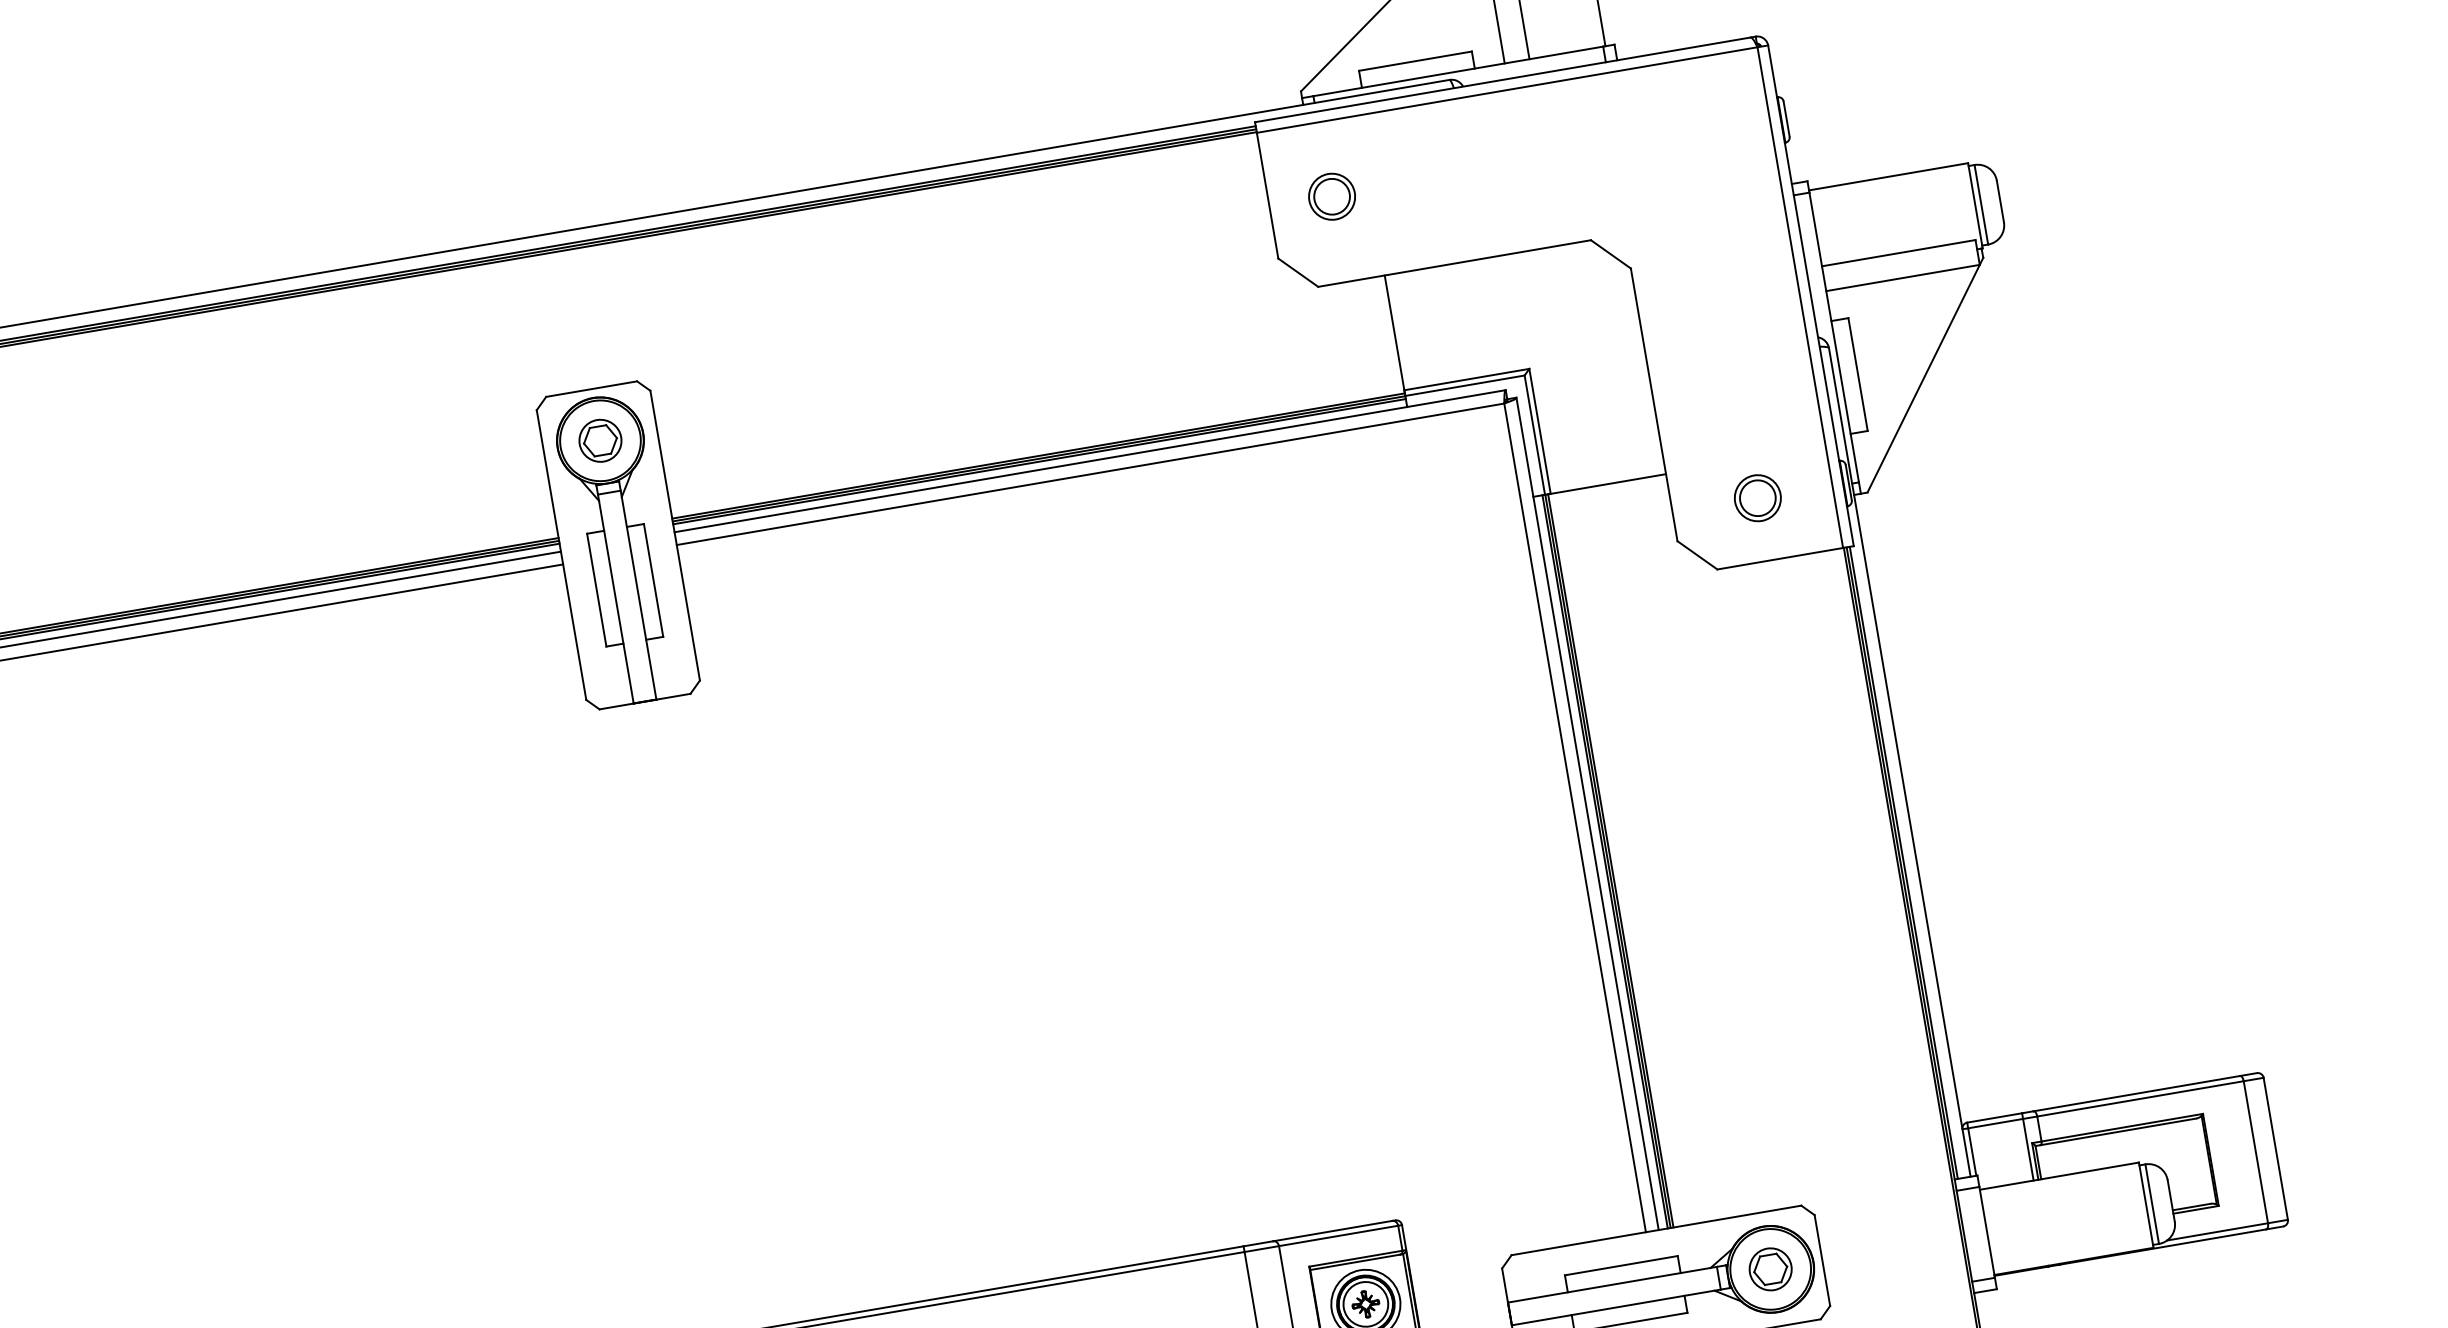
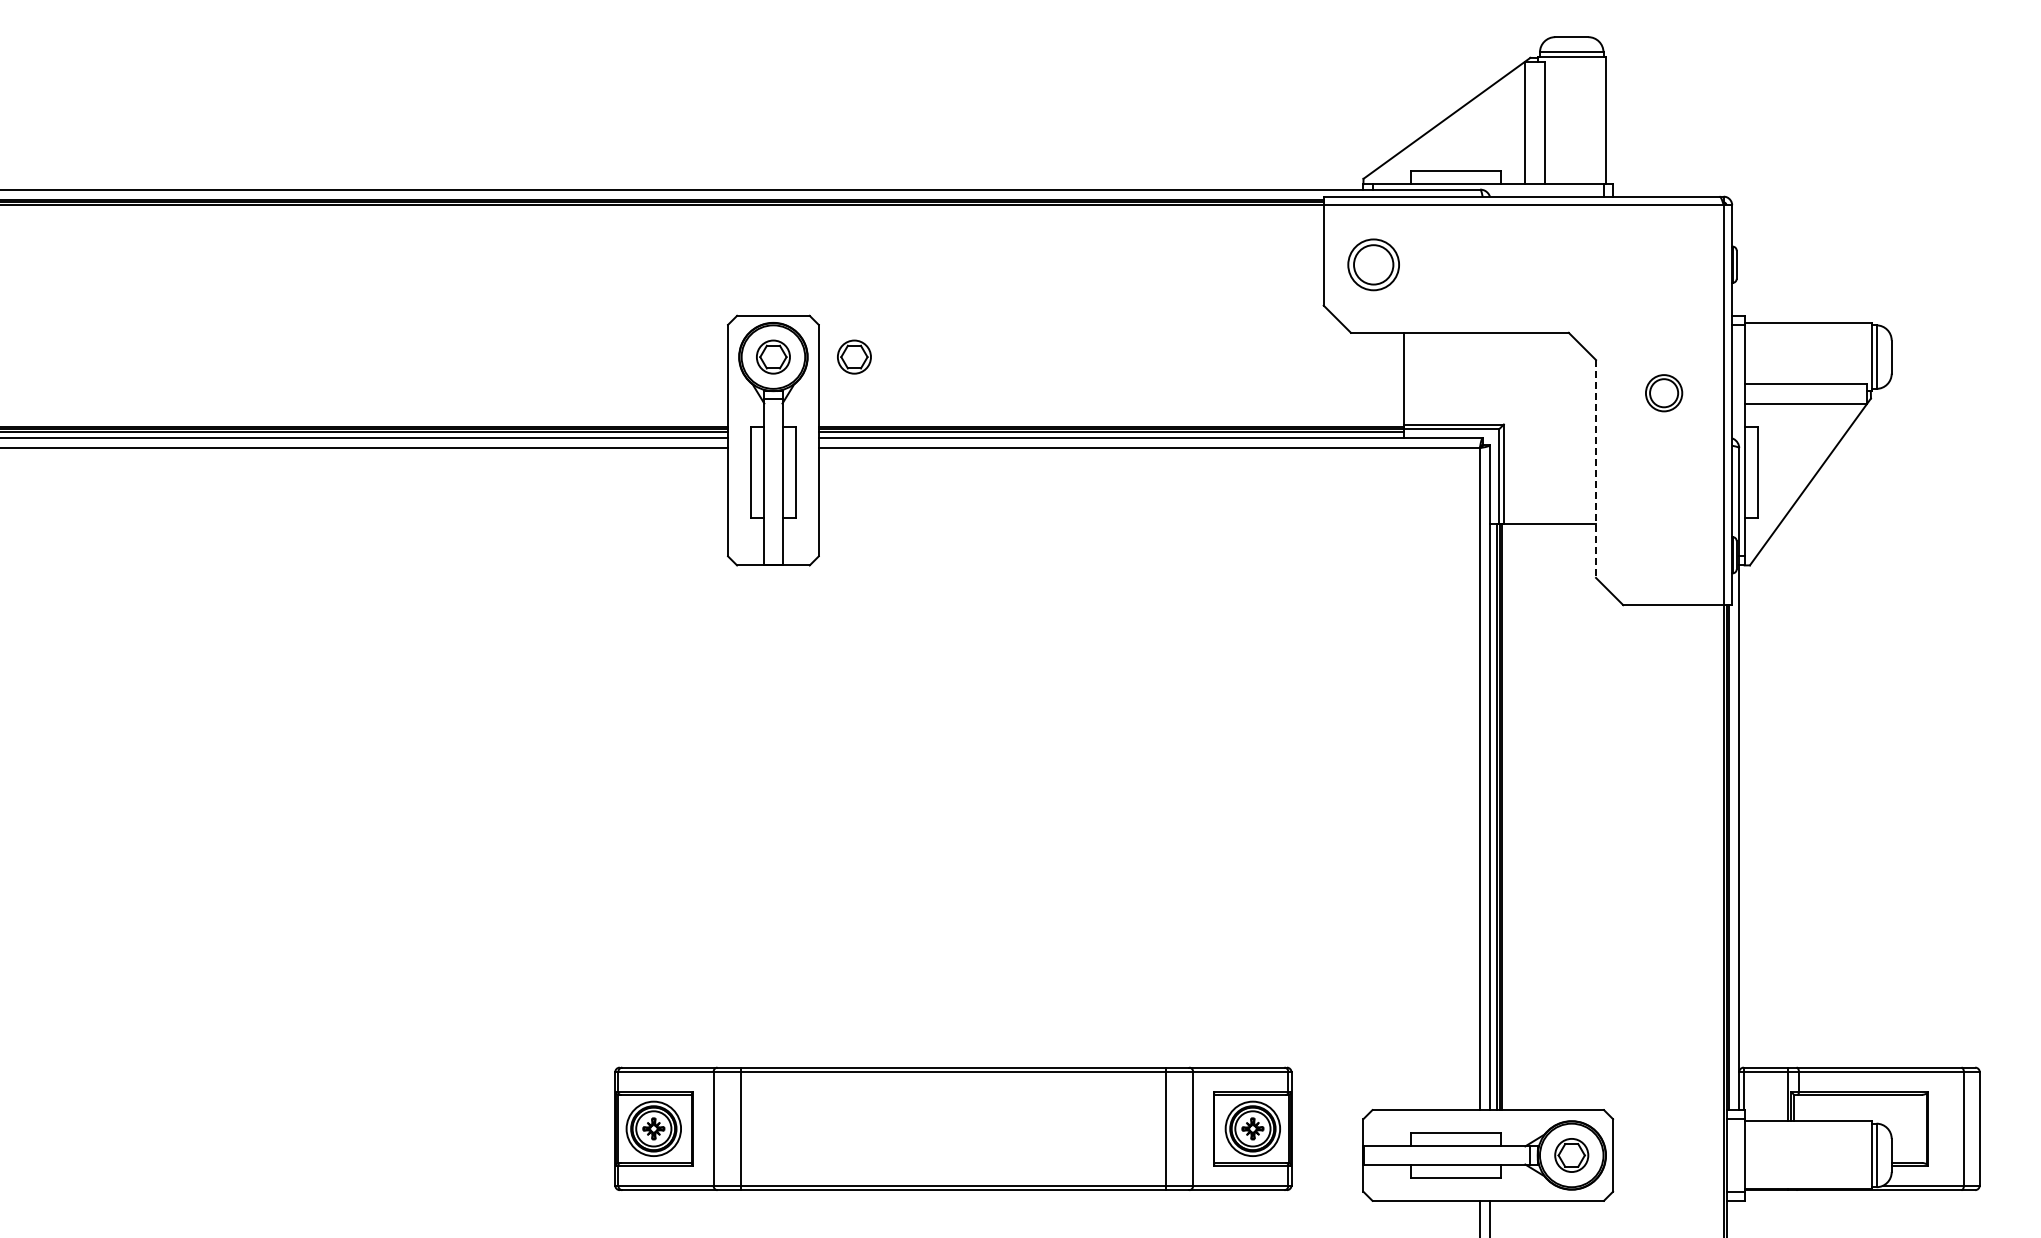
part: (1331, 196) -> (1373, 264), size x1.4
line: (1654, 405) -> (1596, 469), solid -> dashed
part: (701, 422) -> (854, 356), added
part: (1758, 498) -> (1664, 393), moved

